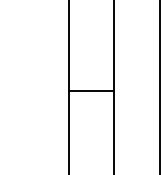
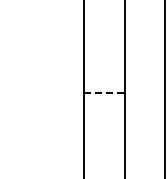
line: (91, 91) -> (104, 92), solid -> dashed

